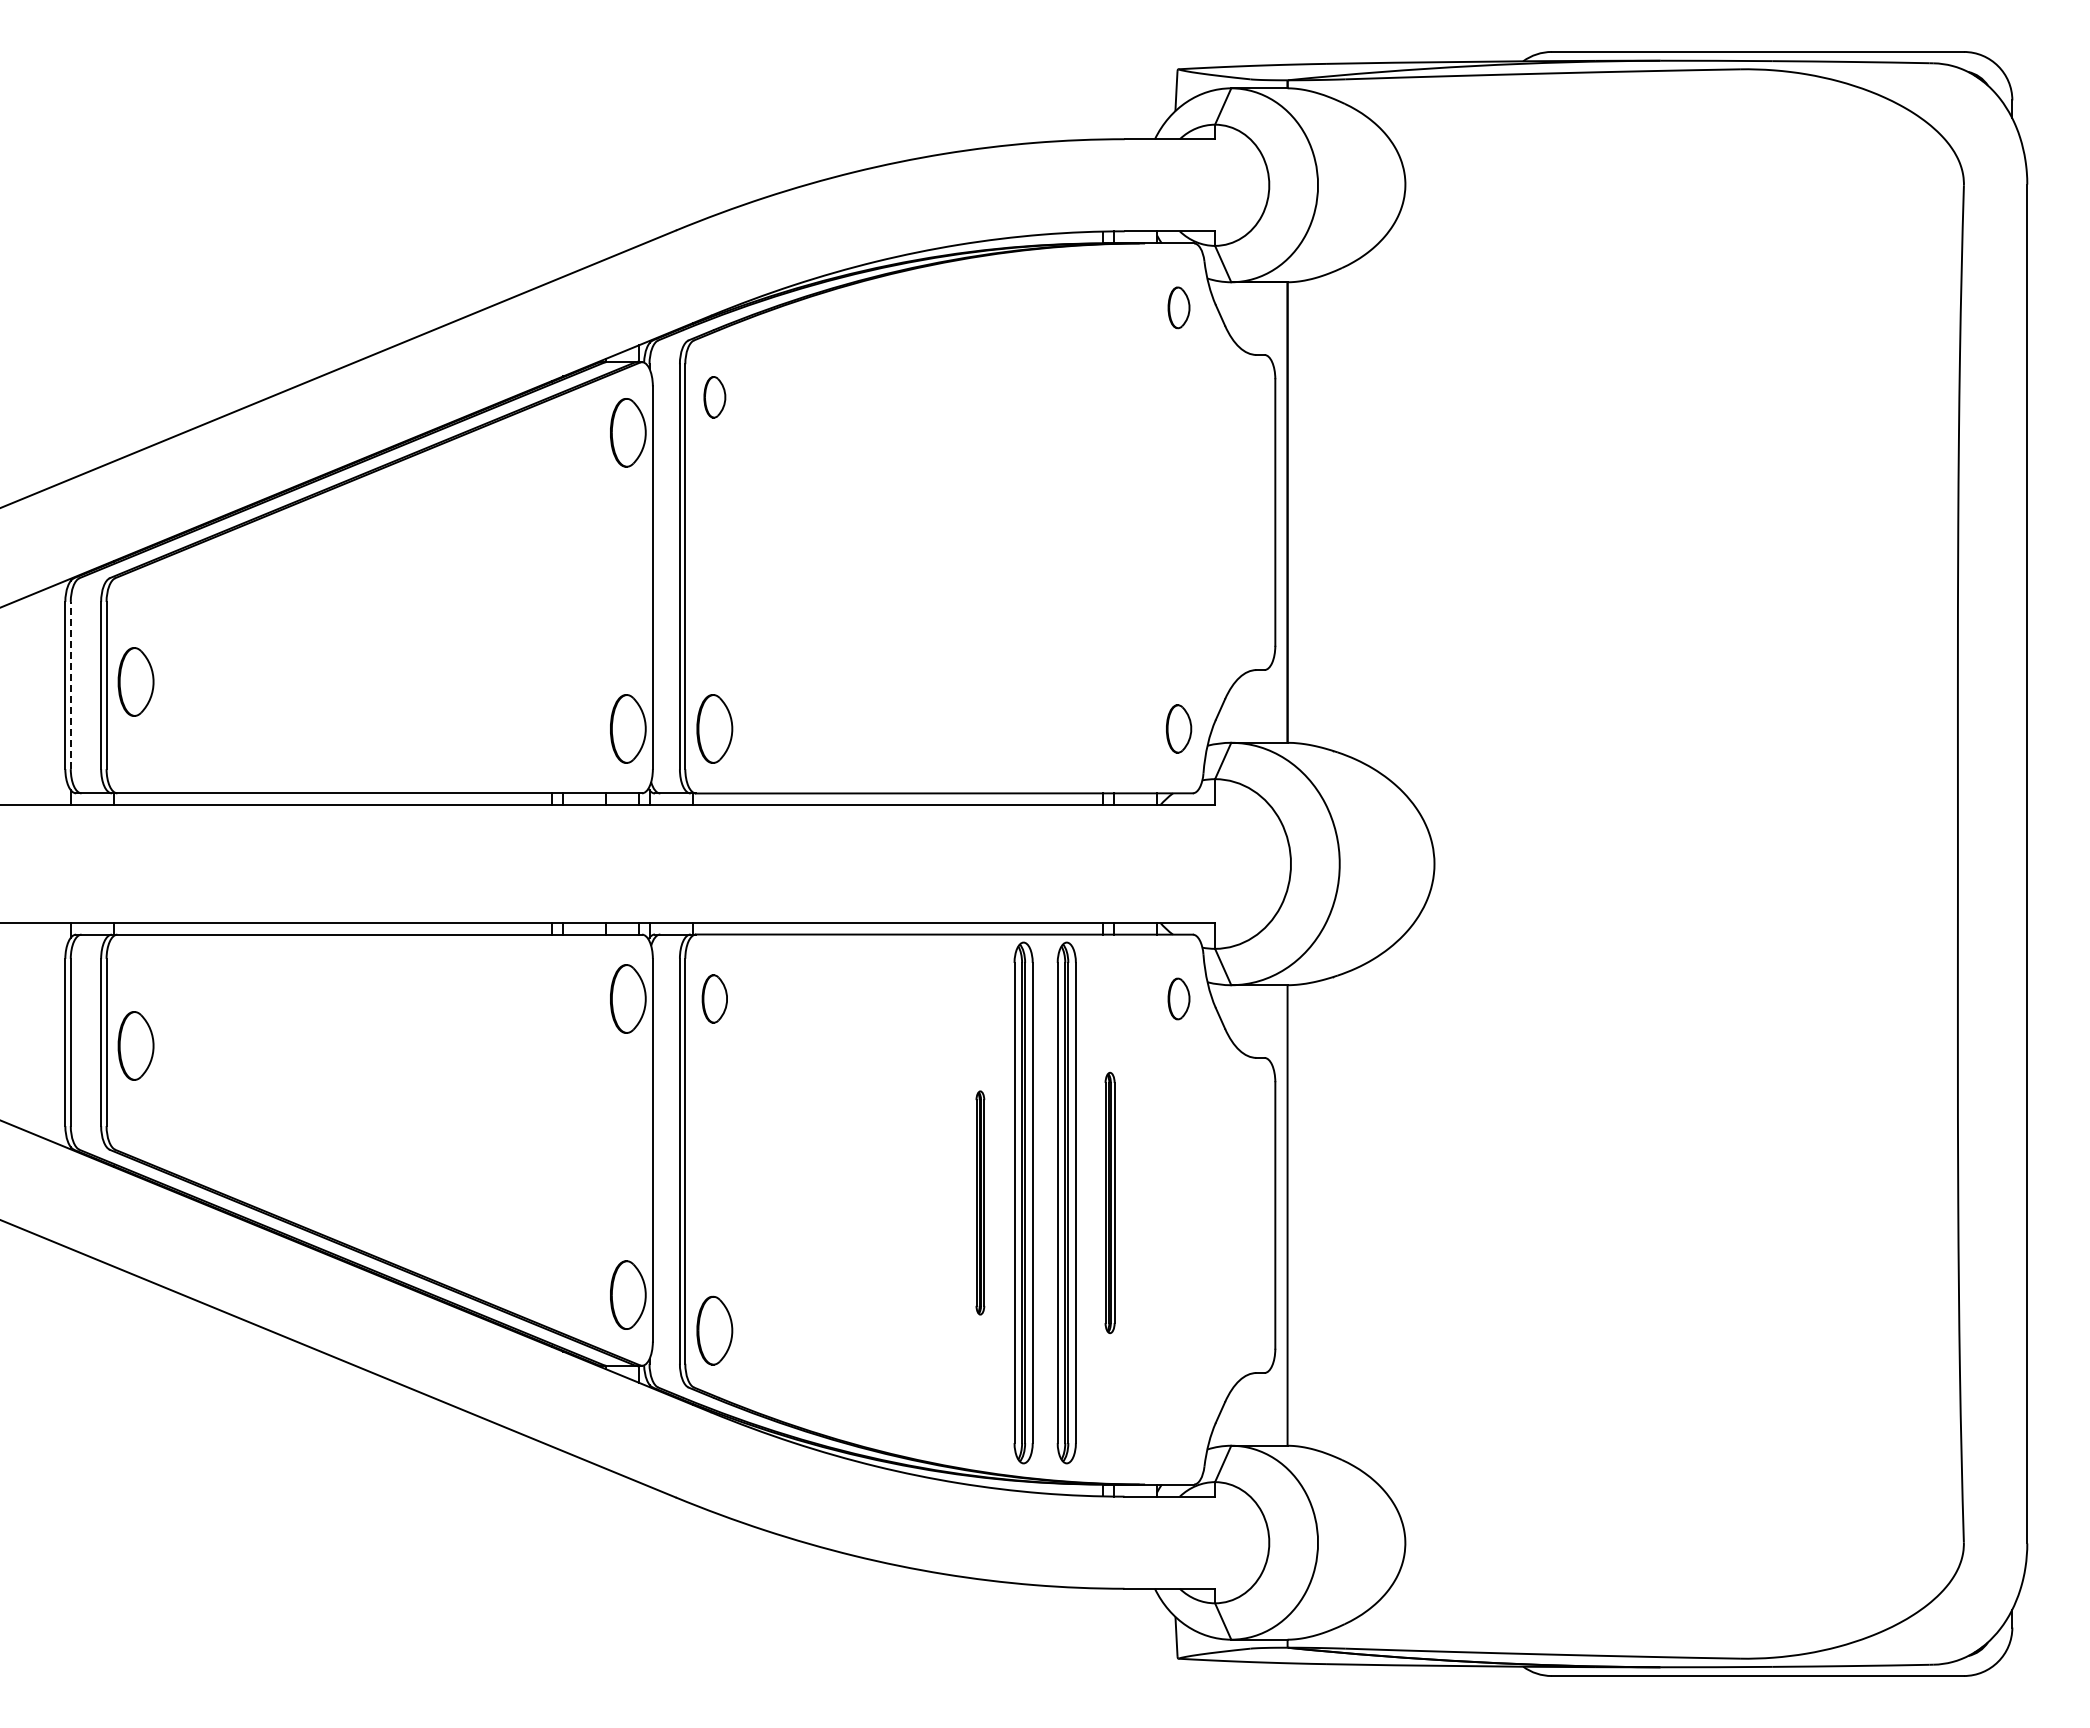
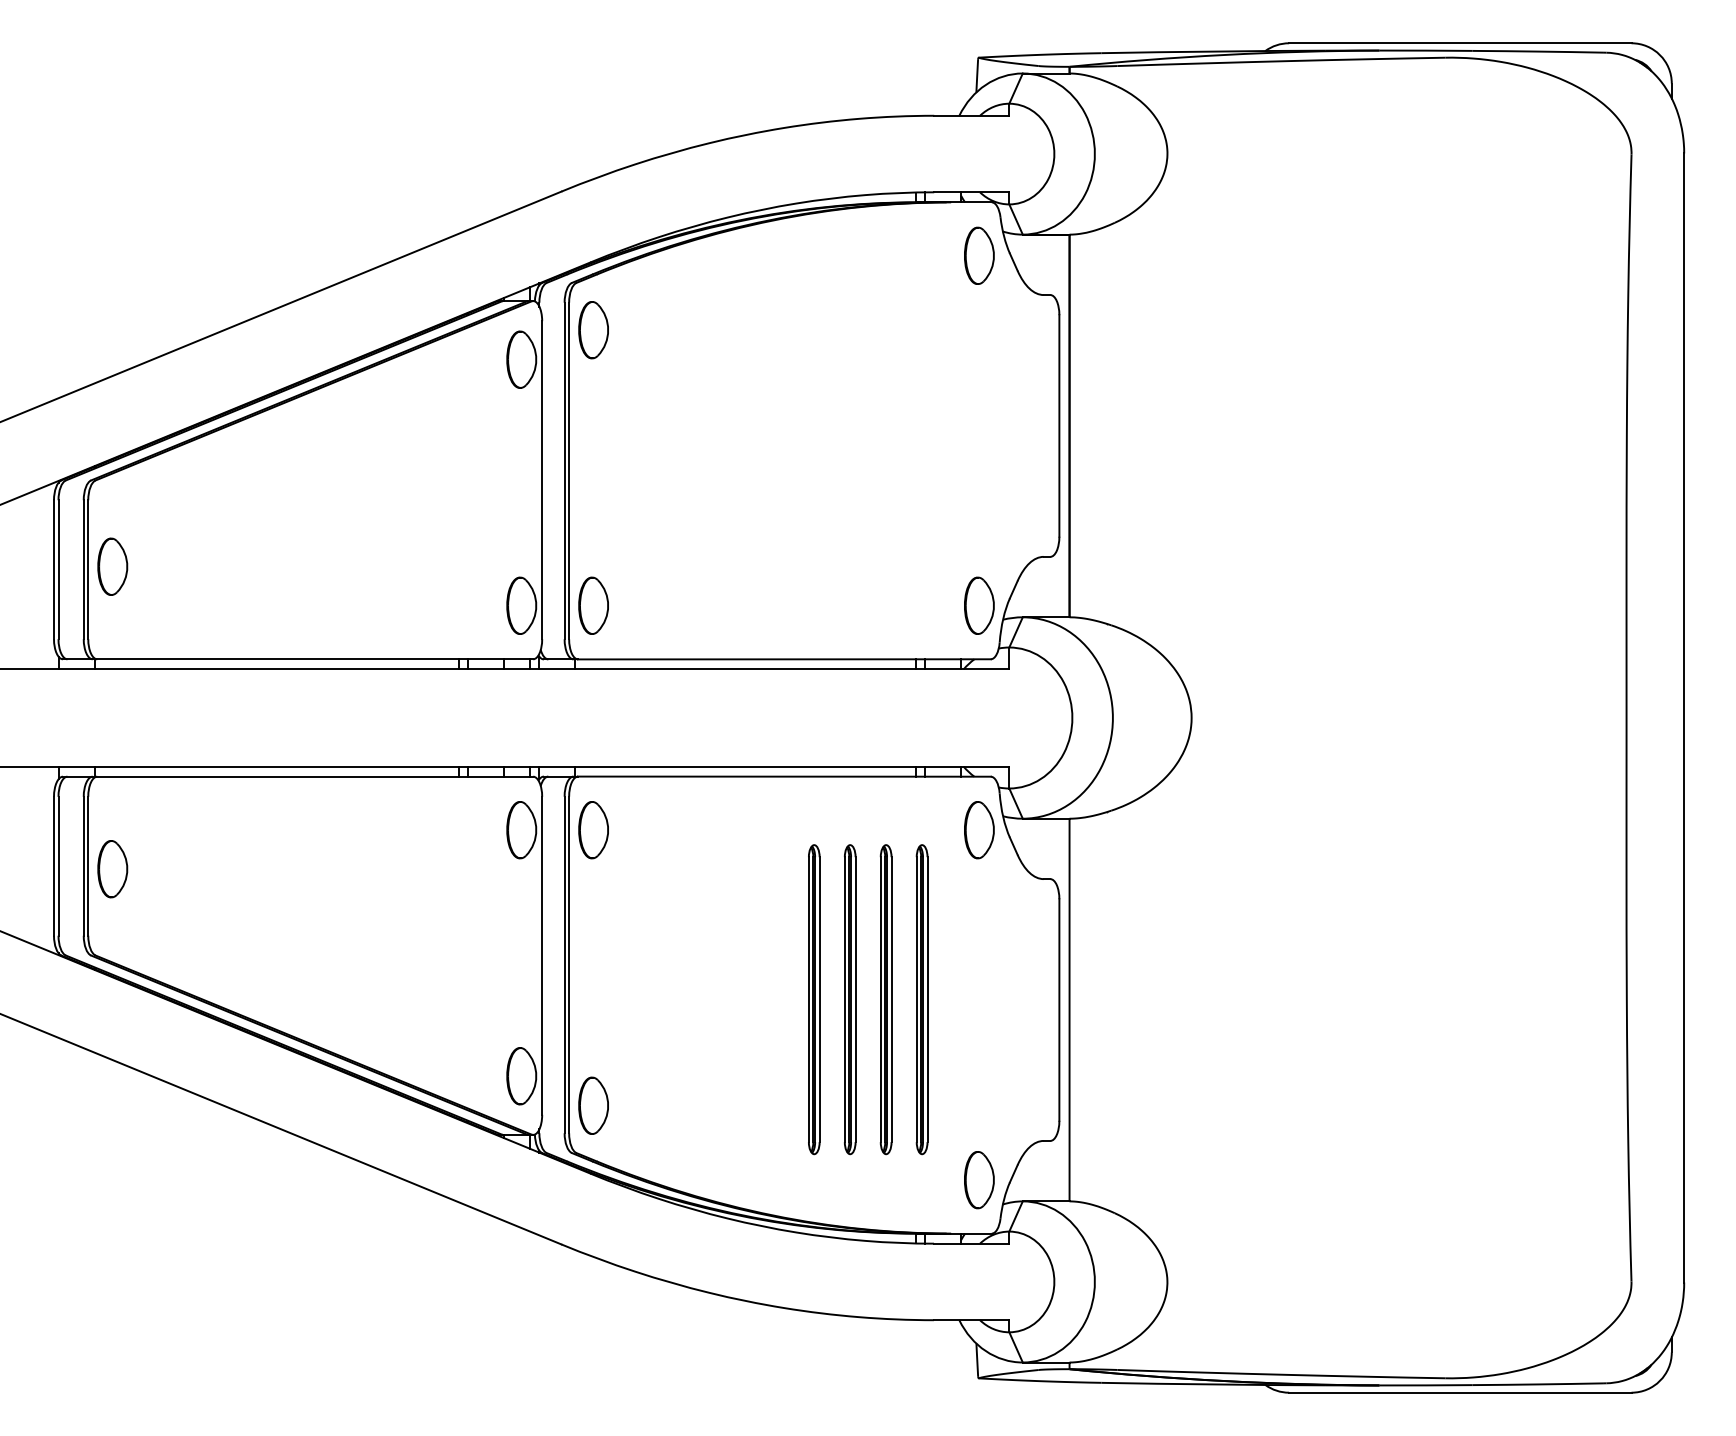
part: (1178, 307) -> (978, 255), size x1.67
part: (714, 397) -> (593, 330), size x1.67
line: (70, 685) -> (58, 569), dashed -> solid
part: (1178, 728) -> (978, 605), size x1.43
part: (714, 998) -> (593, 829), size x1.43
part: (1178, 998) -> (978, 829), size x1.67
part: (980, 1202) -> (814, 999), size x1.67
part: (1023, 1202) -> (850, 999), size x0.71
part: (1066, 1202) -> (885, 999), size x0.71
part: (1109, 1202) -> (921, 999), size x1.43
part: (1178, 1419) -> (978, 1179), added

